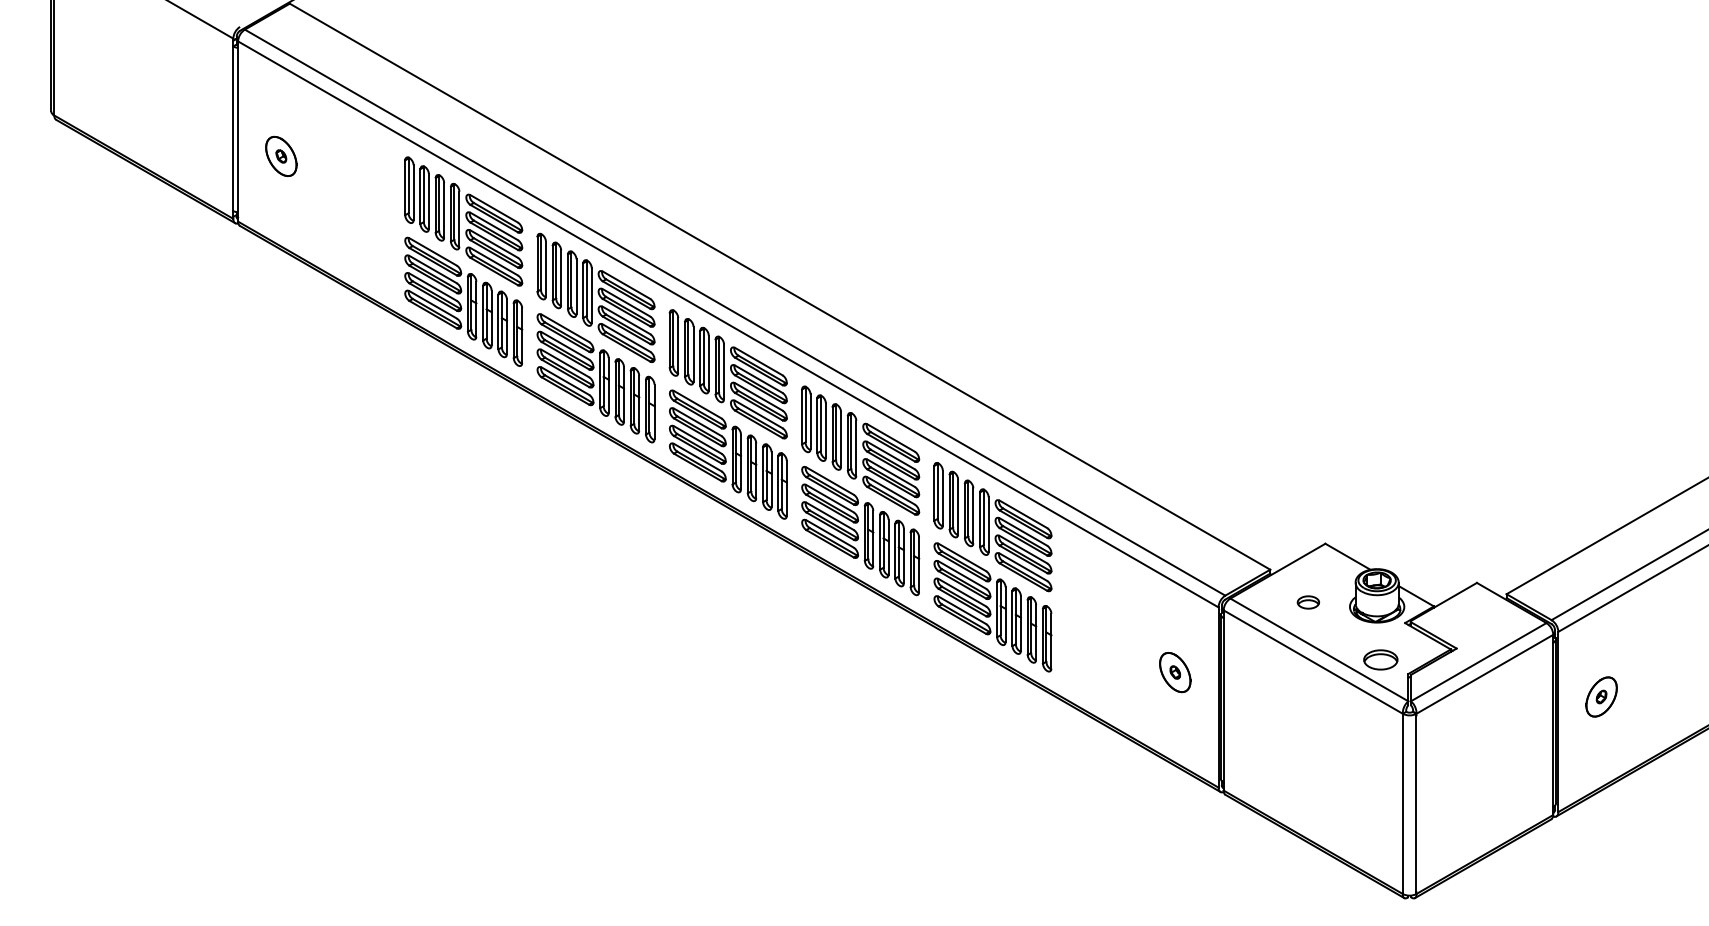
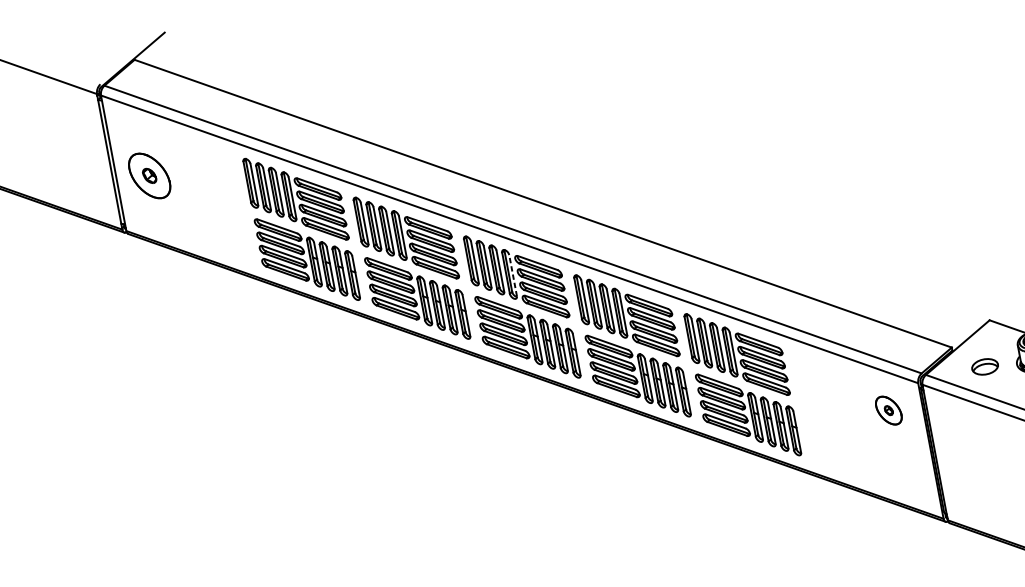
part: (281, 156) -> (149, 175), size x1.6
line: (724, 371) -> (513, 275), solid -> dashed
part: (1308, 602) -> (985, 366), size x1.6
part: (1175, 672) -> (889, 410), moved

